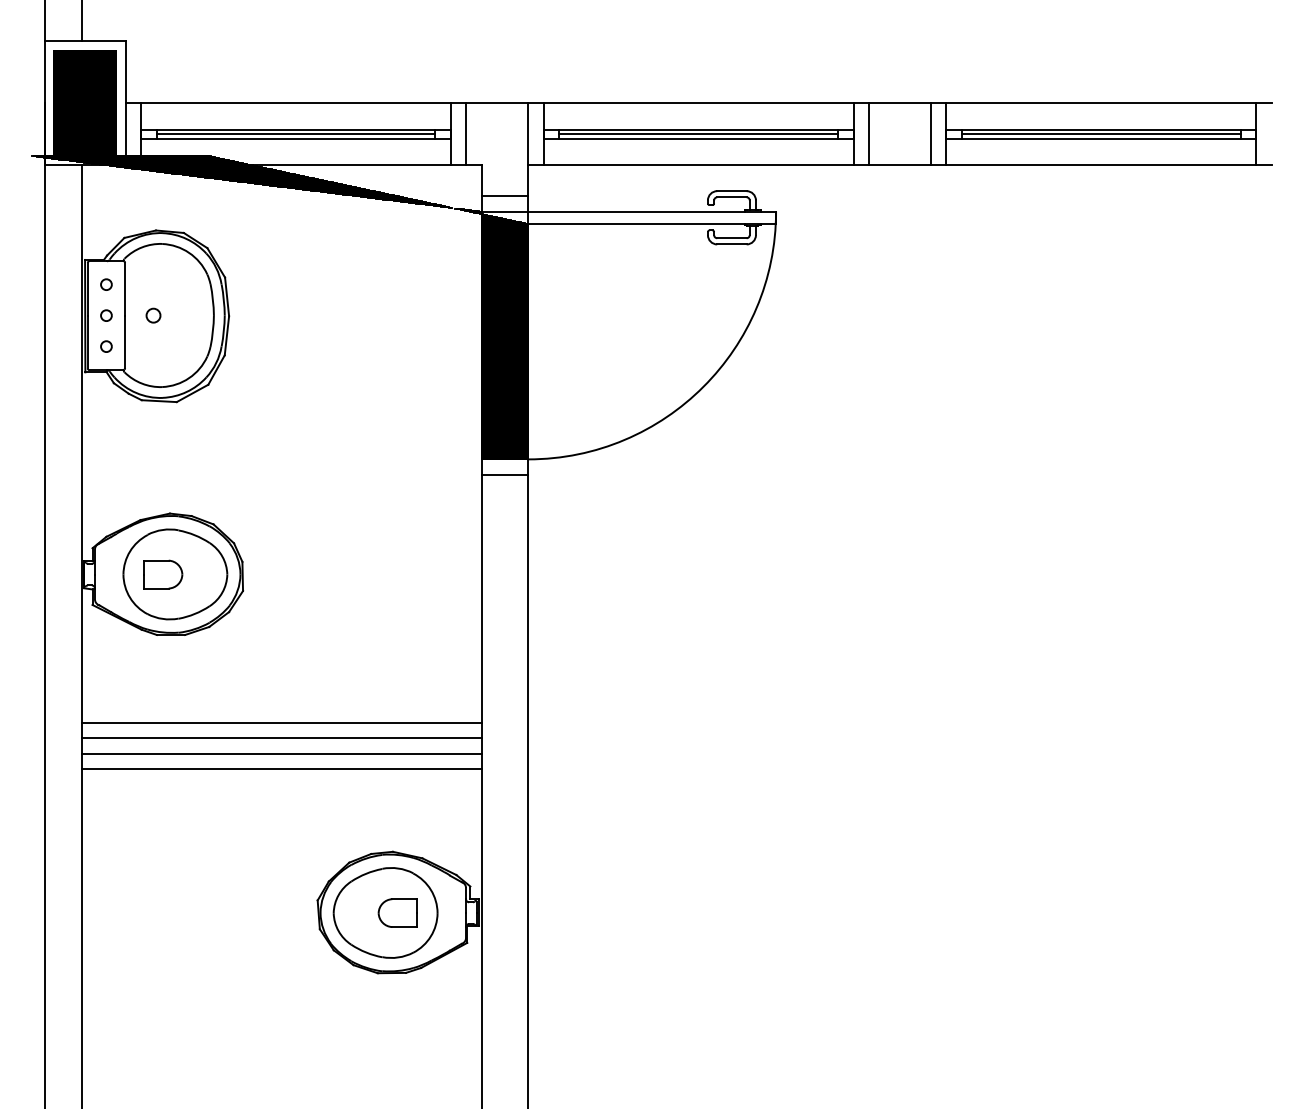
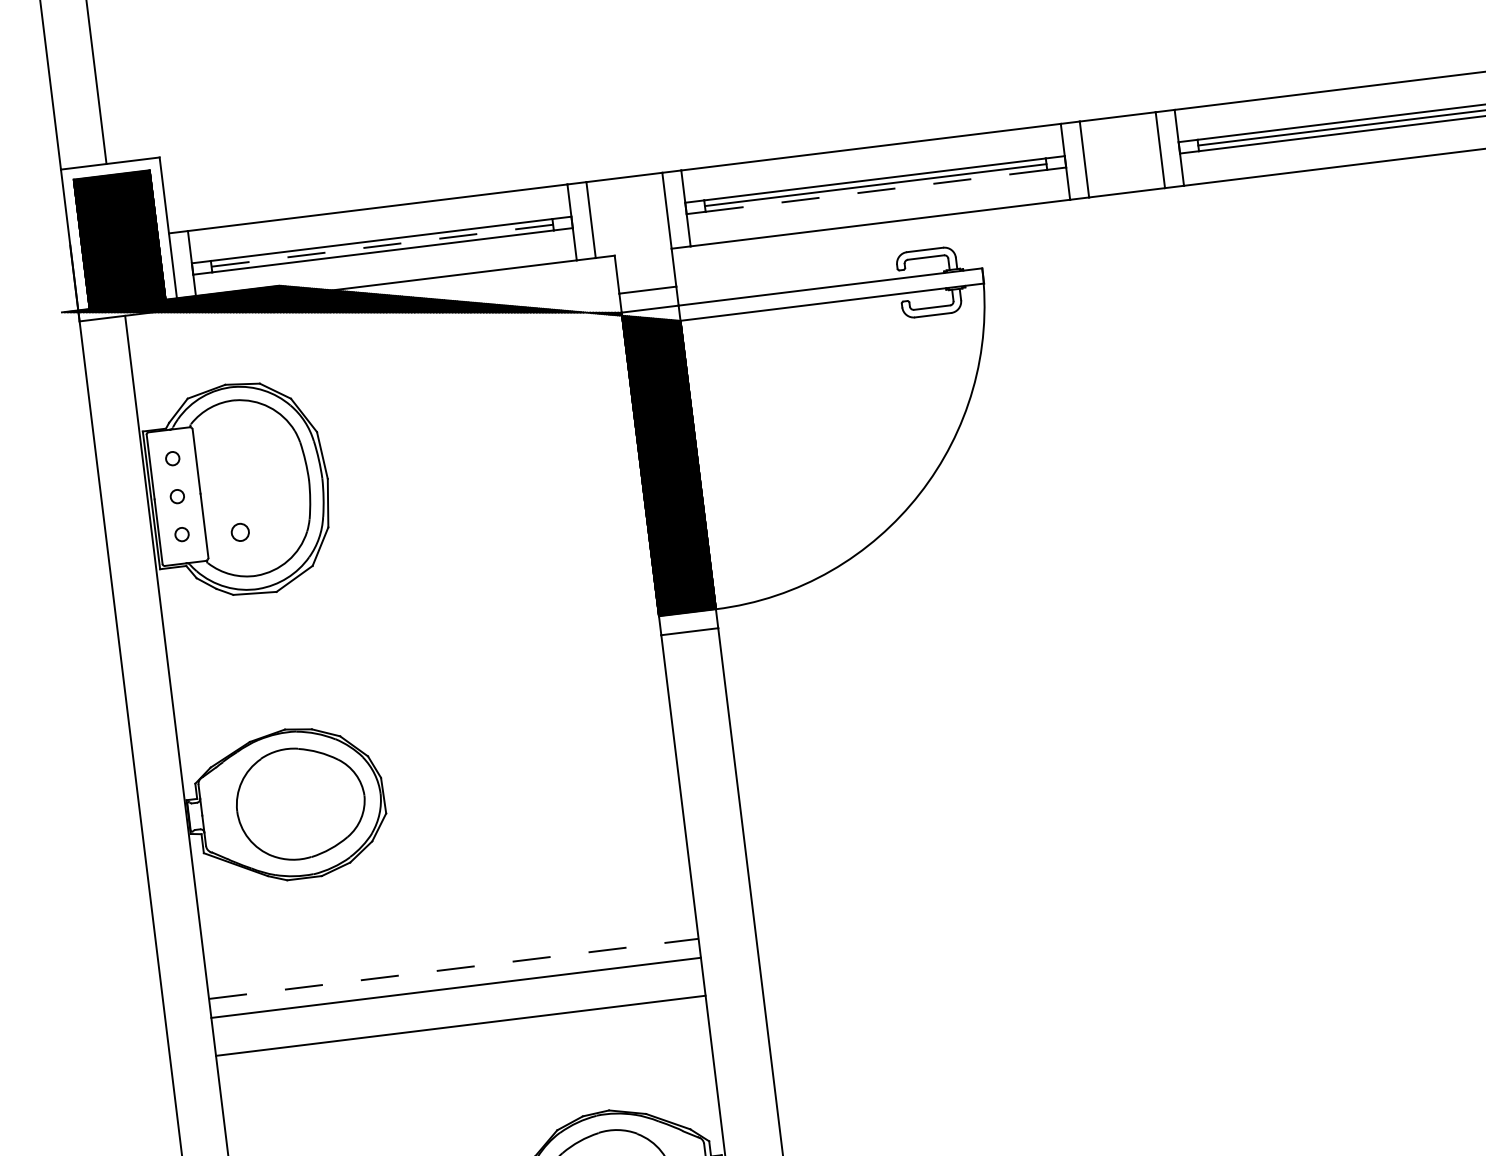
line: (295, 134) -> (381, 246), solid -> dashed
line: (699, 138) -> (877, 190), solid -> dashed
circle: (153, 315) -> (240, 532), moved
part: (163, 574) -> (286, 805), removed
line: (282, 722) -> (454, 968), solid -> dashed
line: (281, 753) -> (457, 1006), removed

